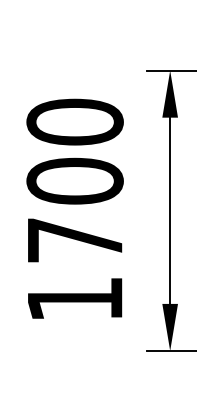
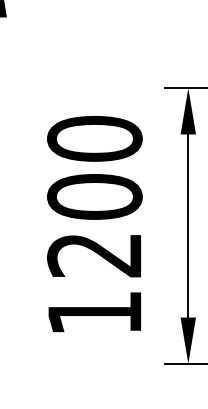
text: (74, 240) -> (94, 255), 1700 -> 1200

